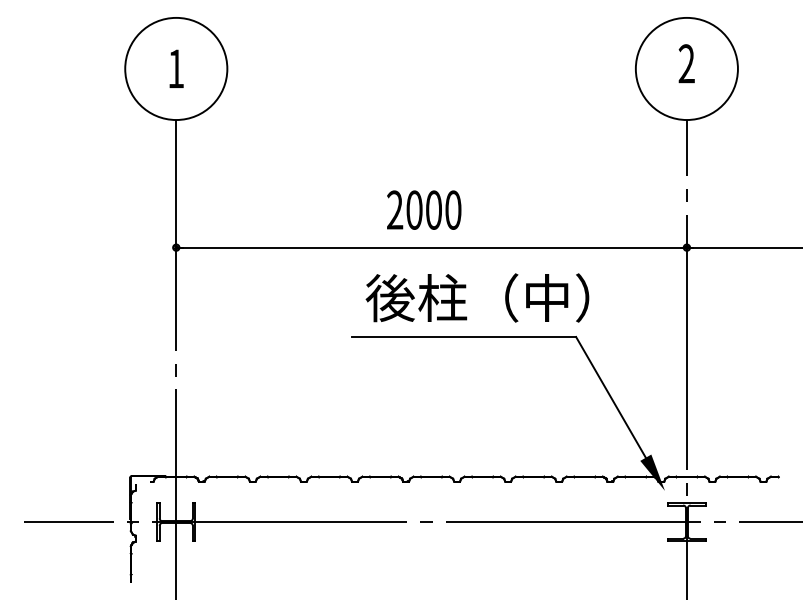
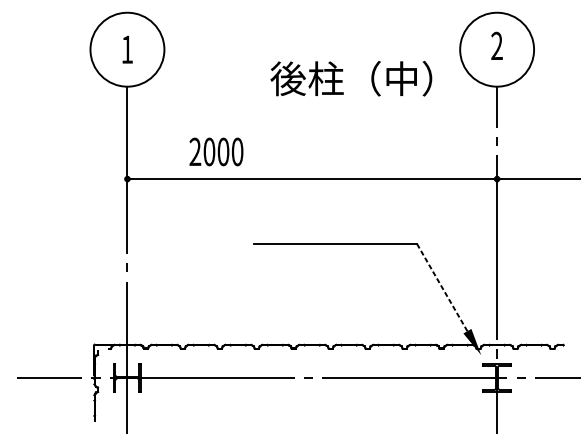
text: (424, 209) -> (216, 151), moved
text: (477, 297) -> (351, 78), moved
line: (610, 397) -> (441, 287), solid -> dashed

